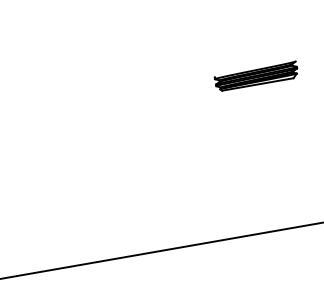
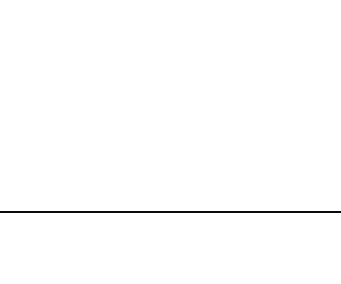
part: (256, 76) -> (254, 77), removed

